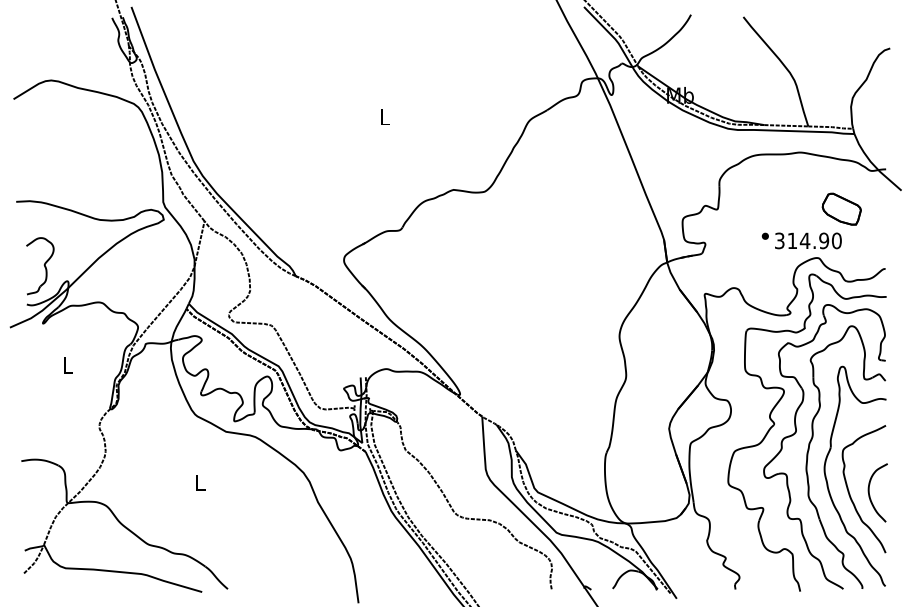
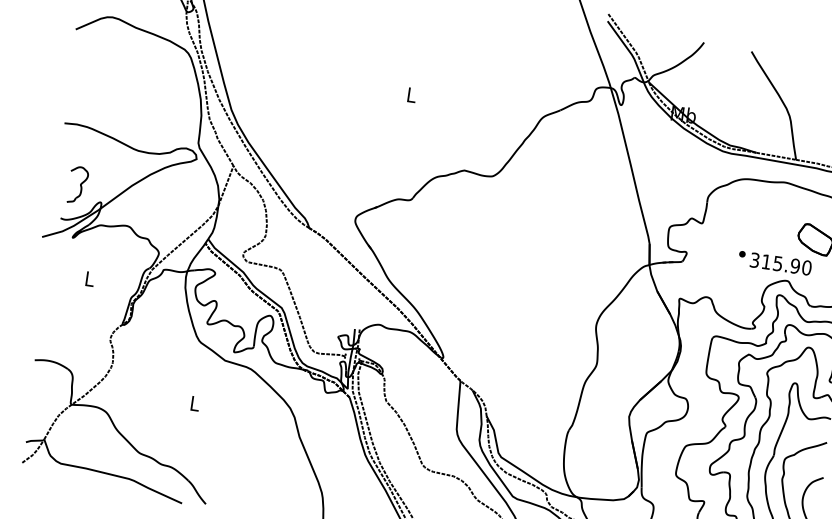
text: (804, 240) -> (777, 263), 314.90 -> 315.90
part: (40, 266) -> (78, 185), size x0.7

